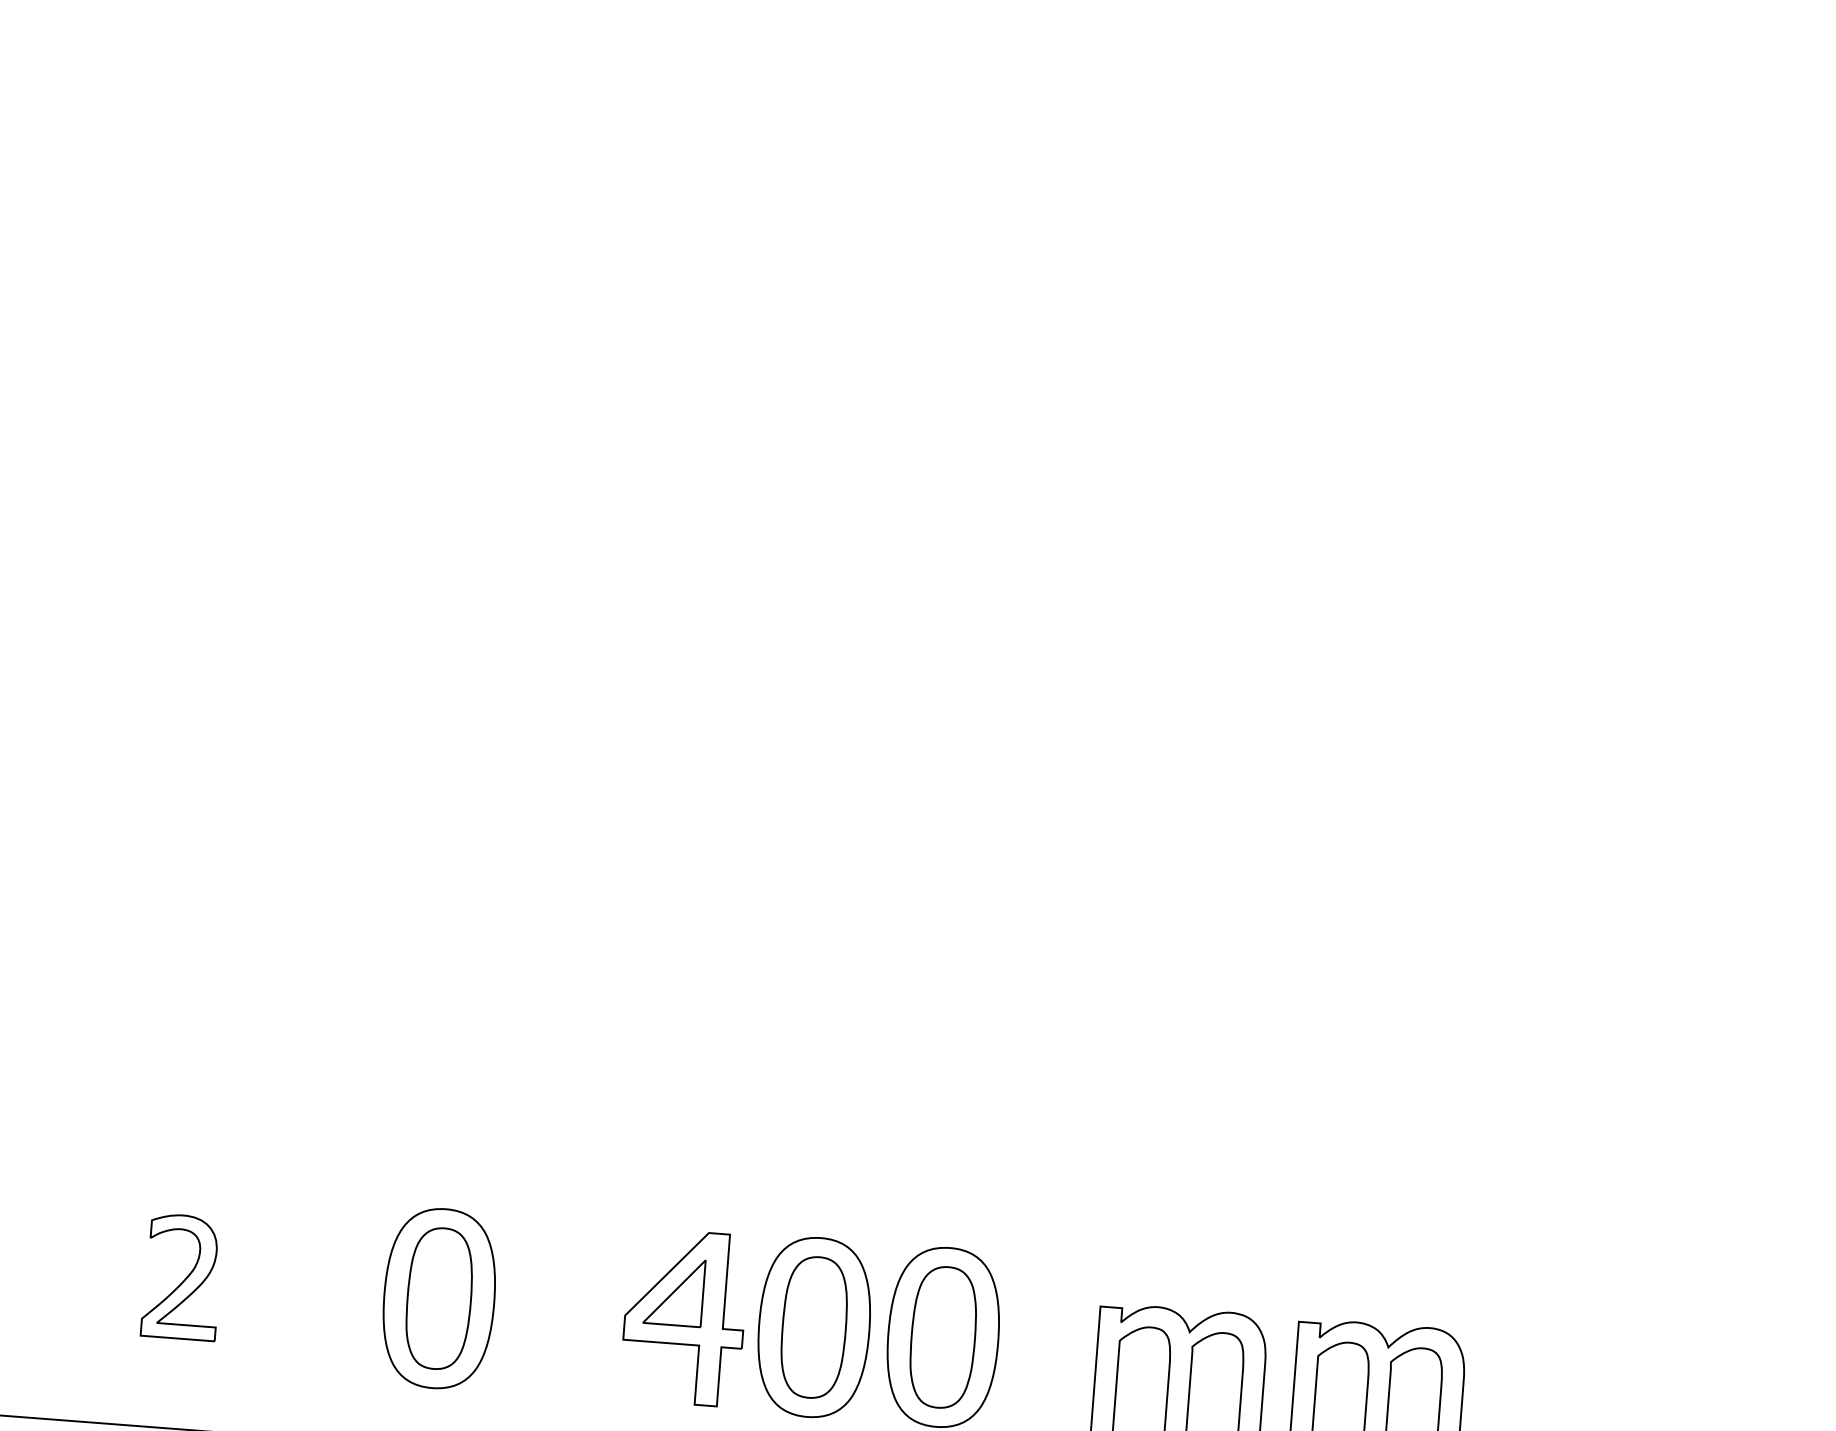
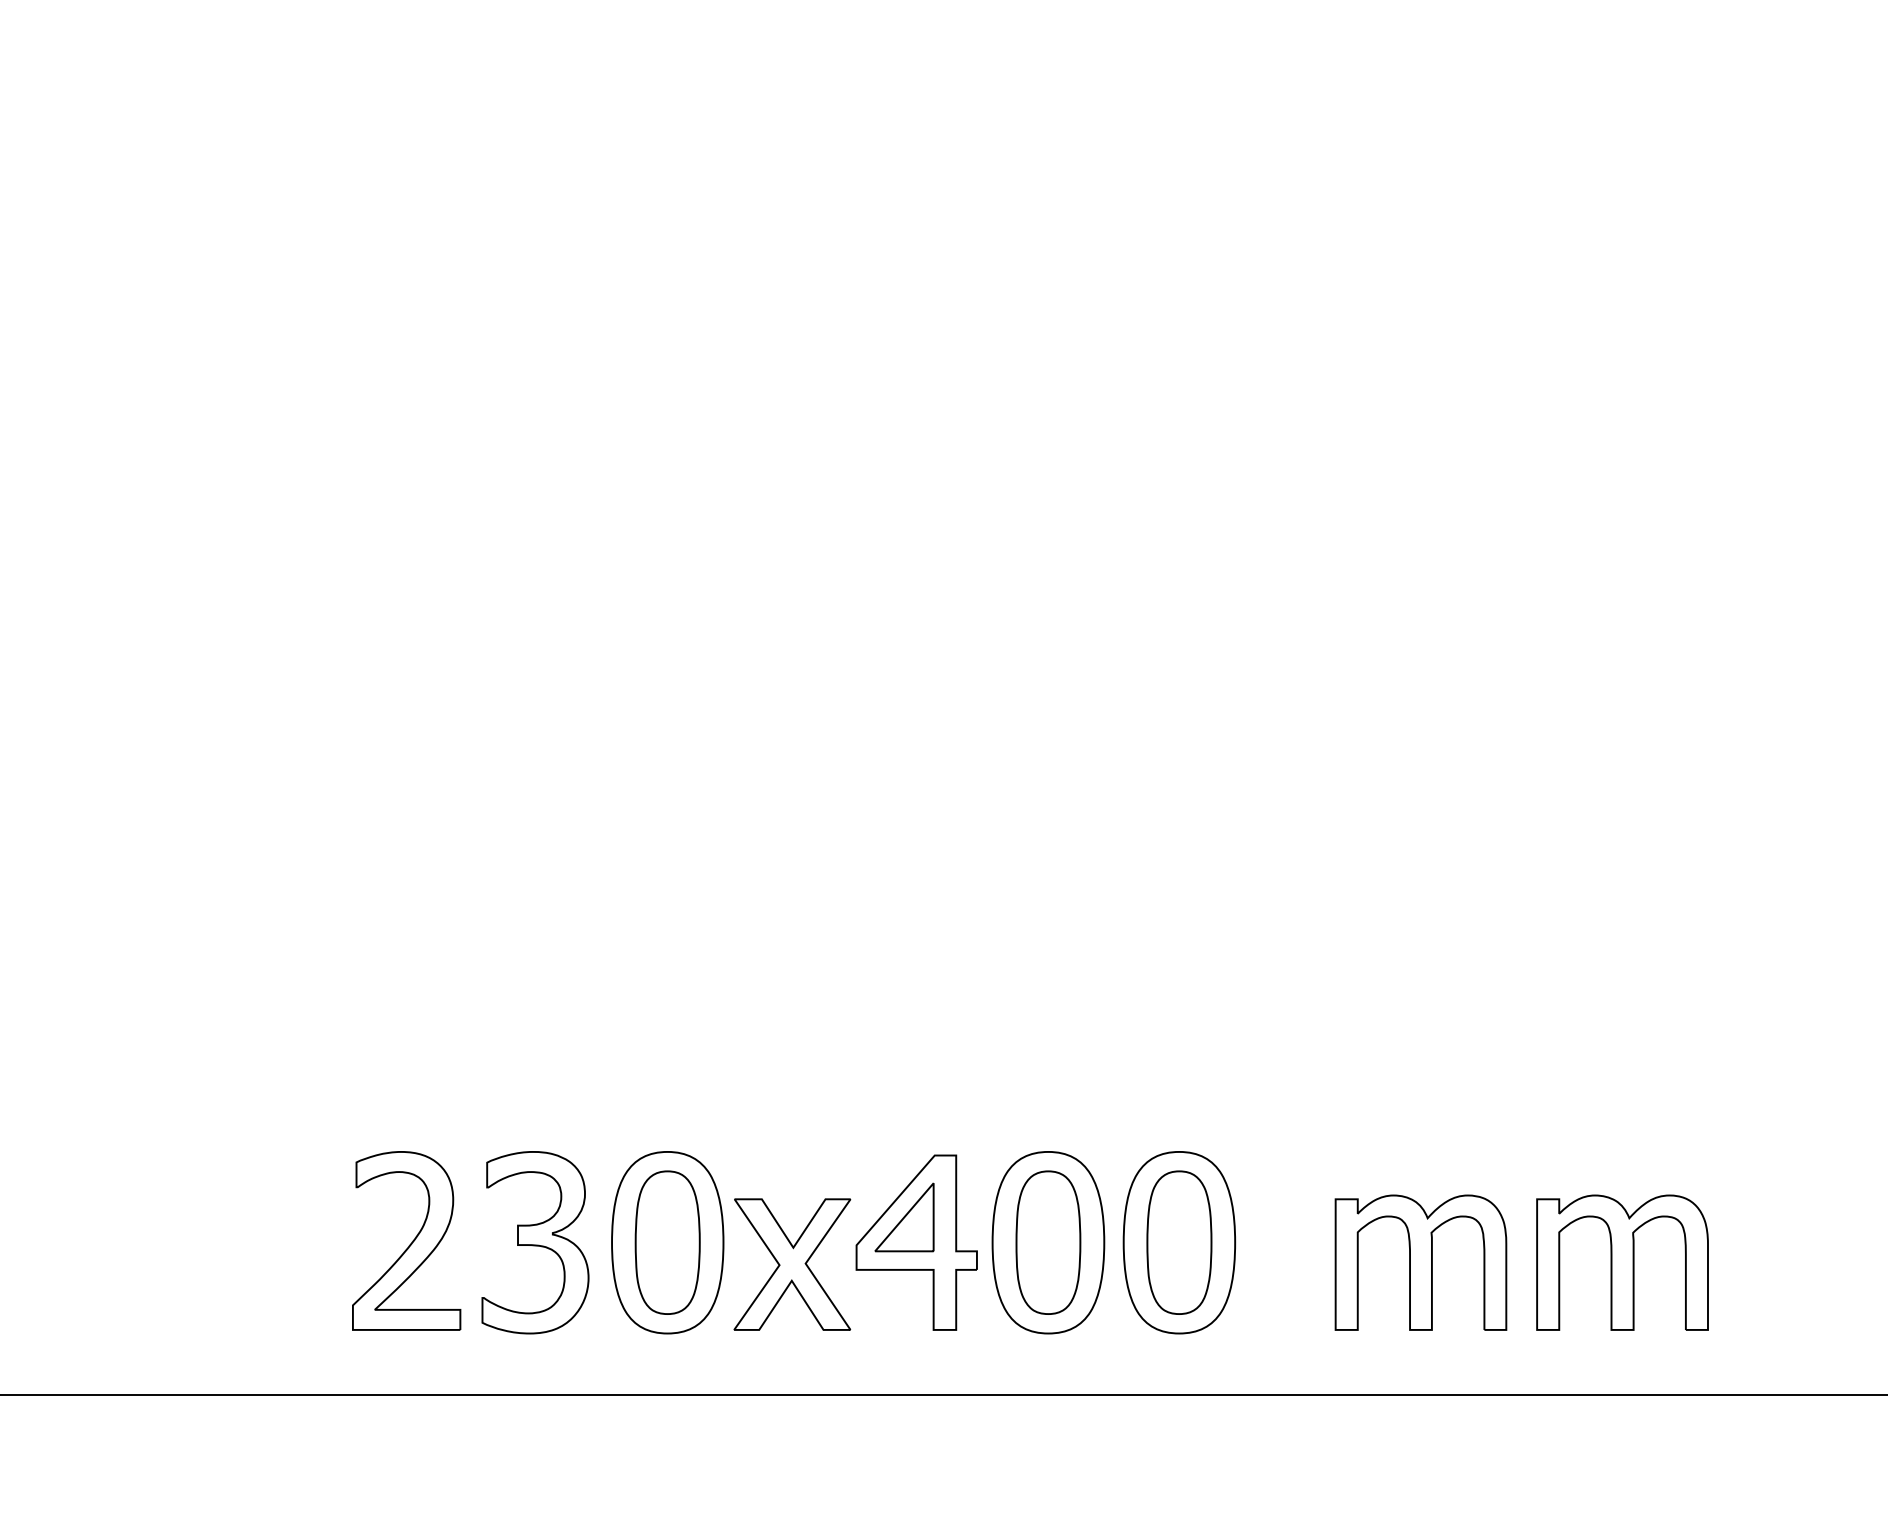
part: (182, 1276) -> (406, 1240), size x1.43
part: (309, 1288) -> (535, 1242), added
part: (560, 1329) -> (792, 1264), added

